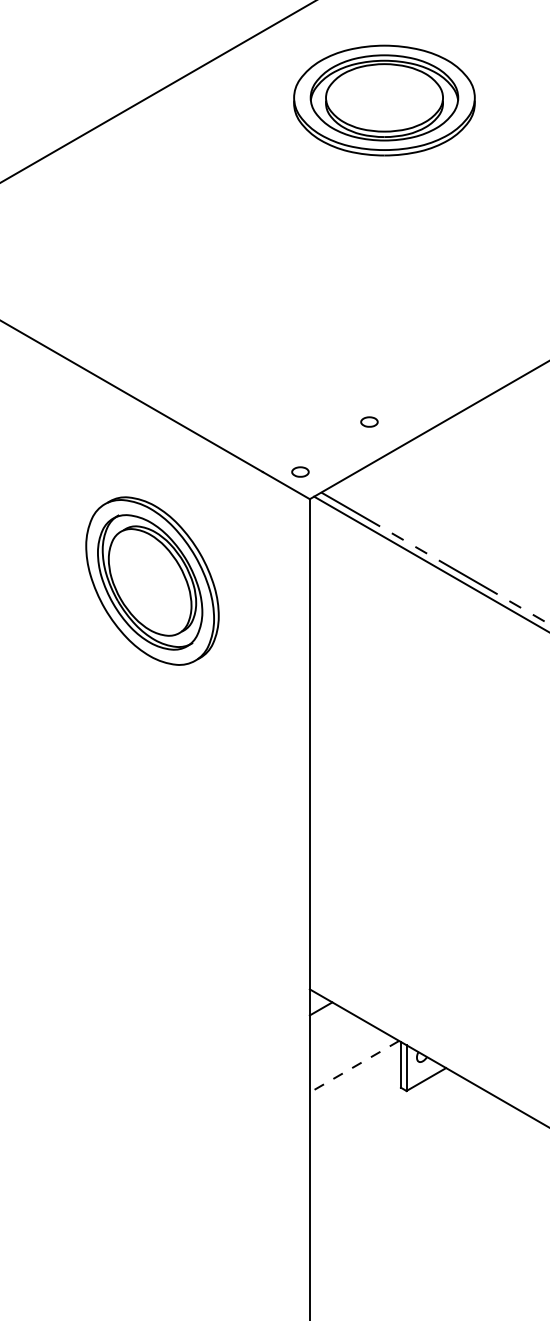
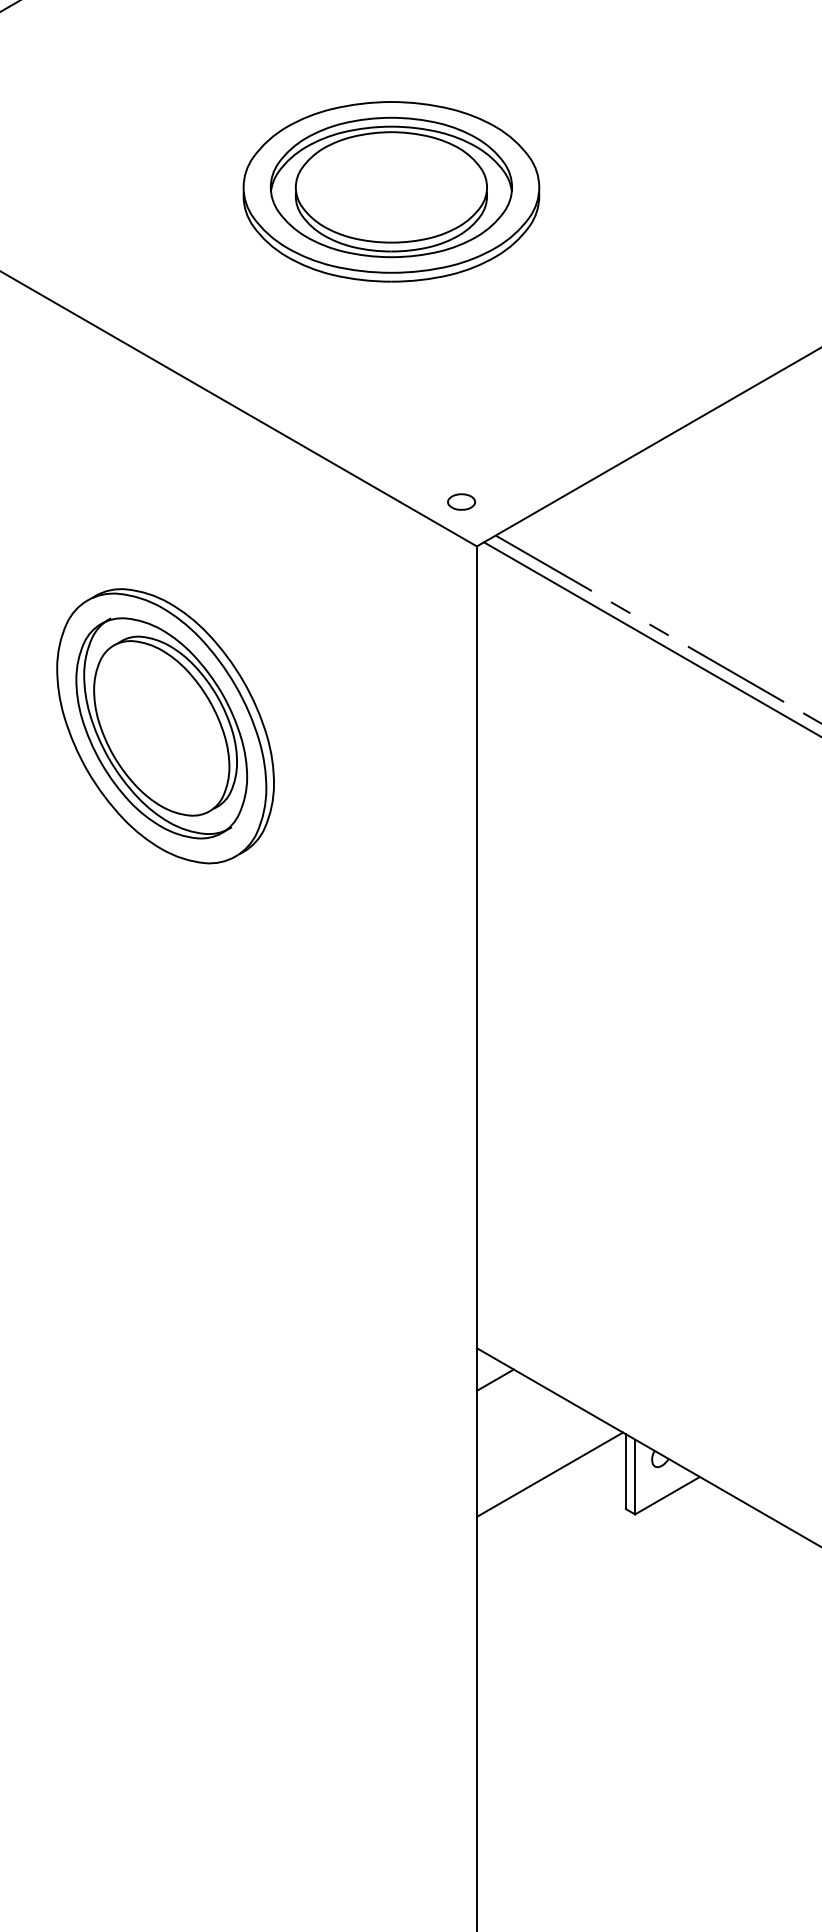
part: (257, 282) -> (391, 191), added
part: (369, 421) -> (574, 419), removed
part: (152, 580) -> (165, 725), moved
line: (354, 1066) -> (549, 1474), dashed -> solid

